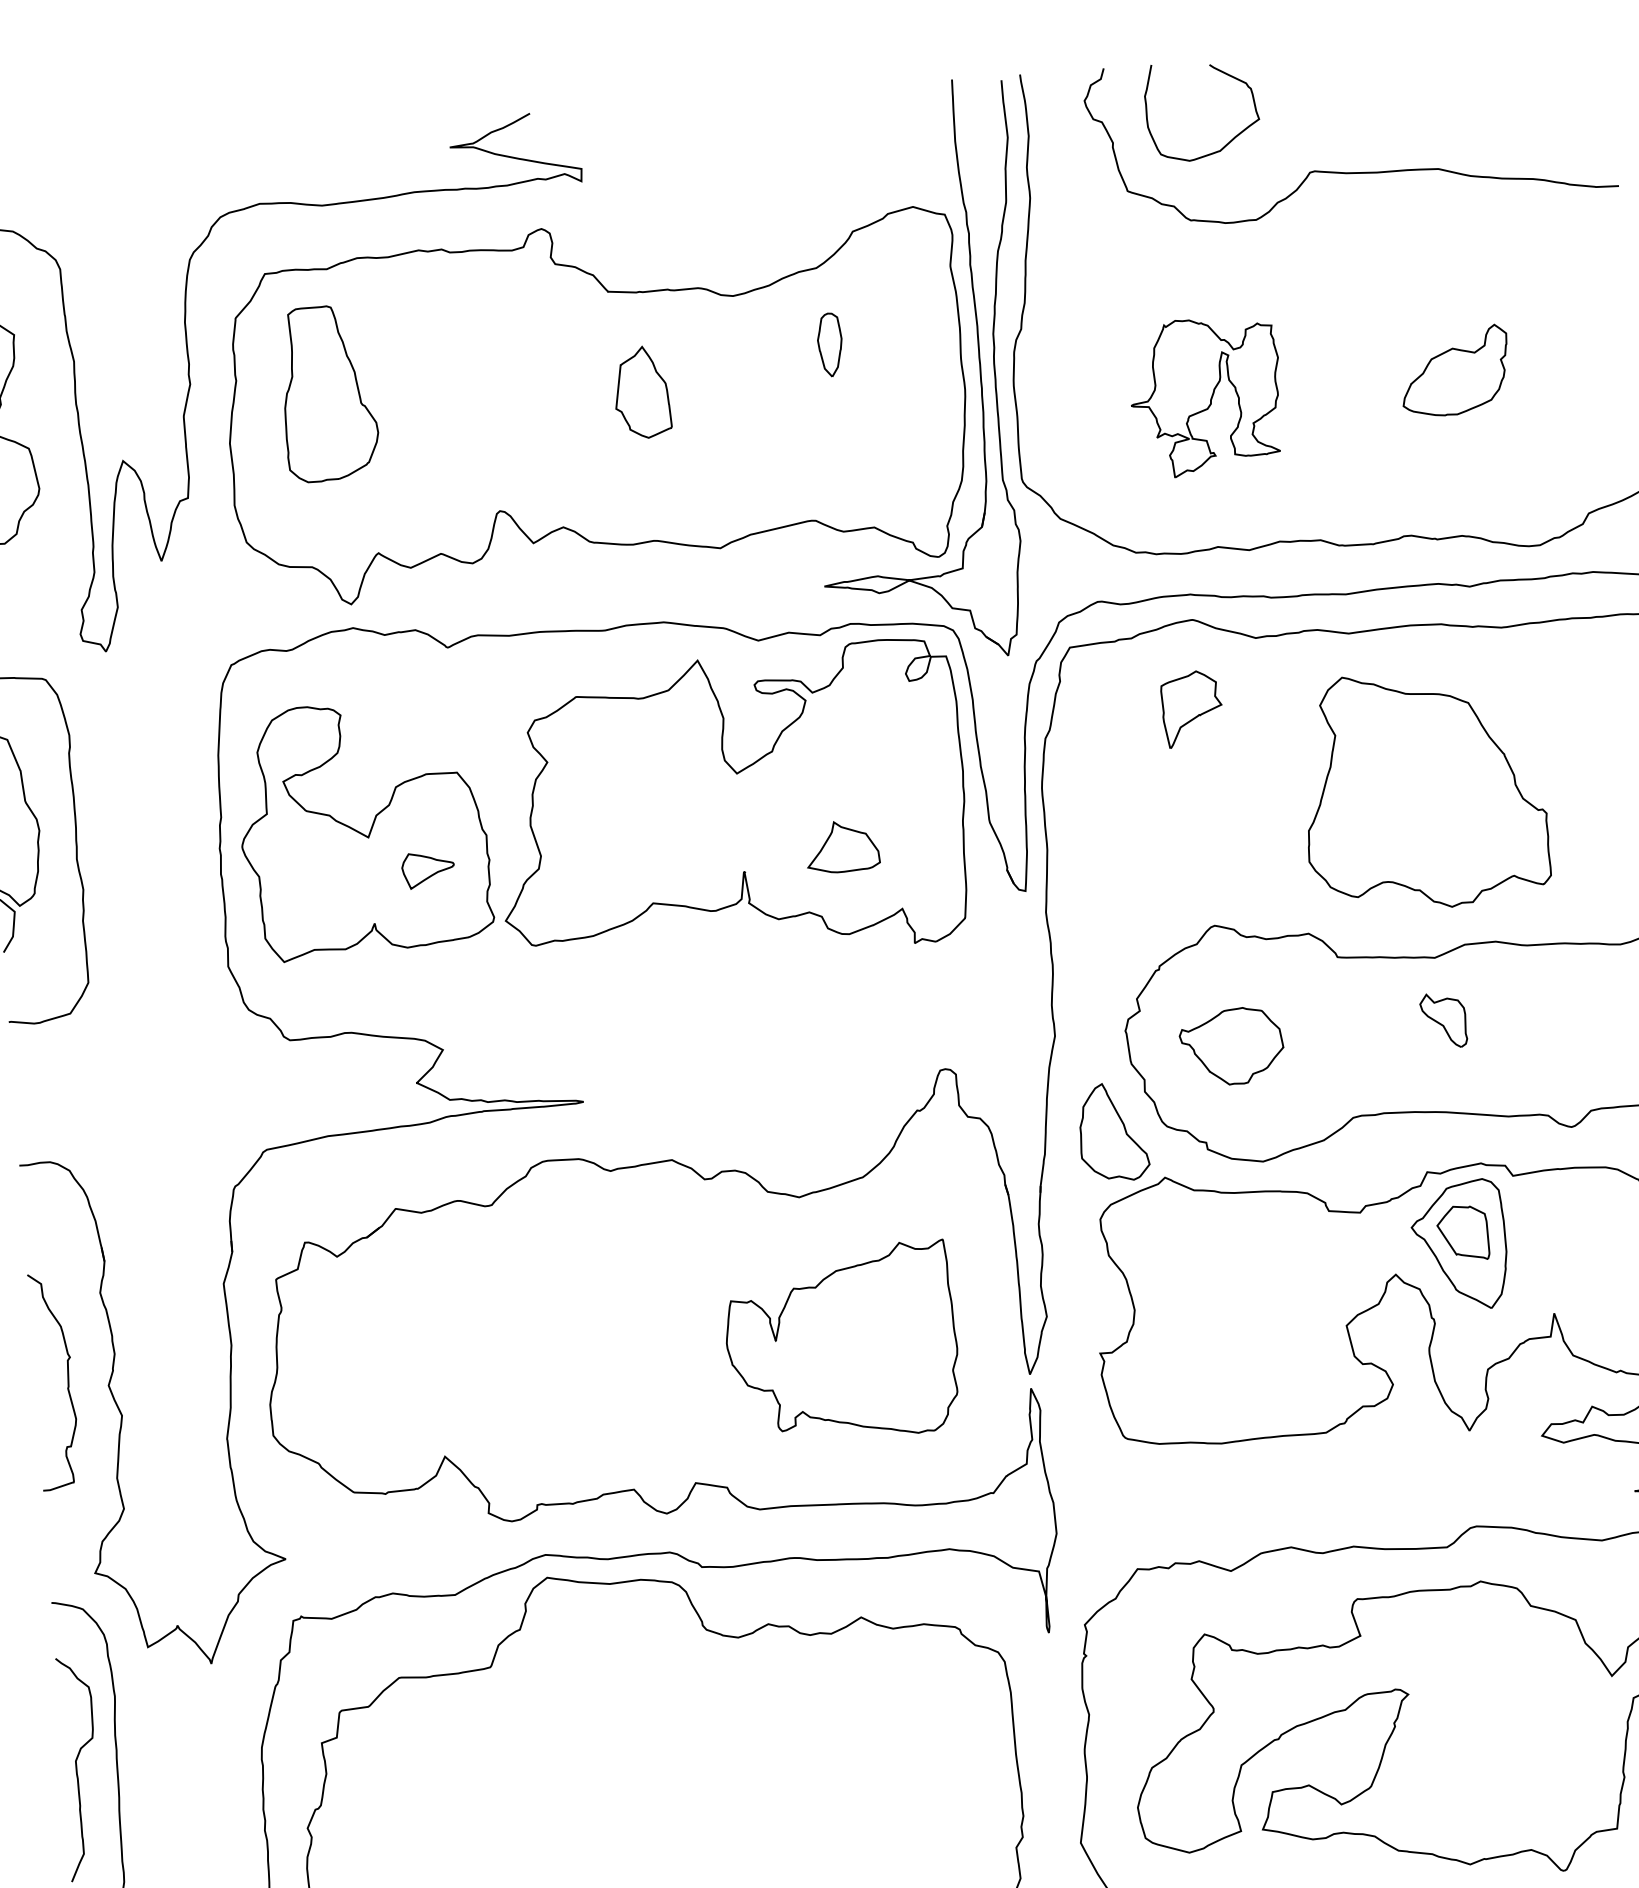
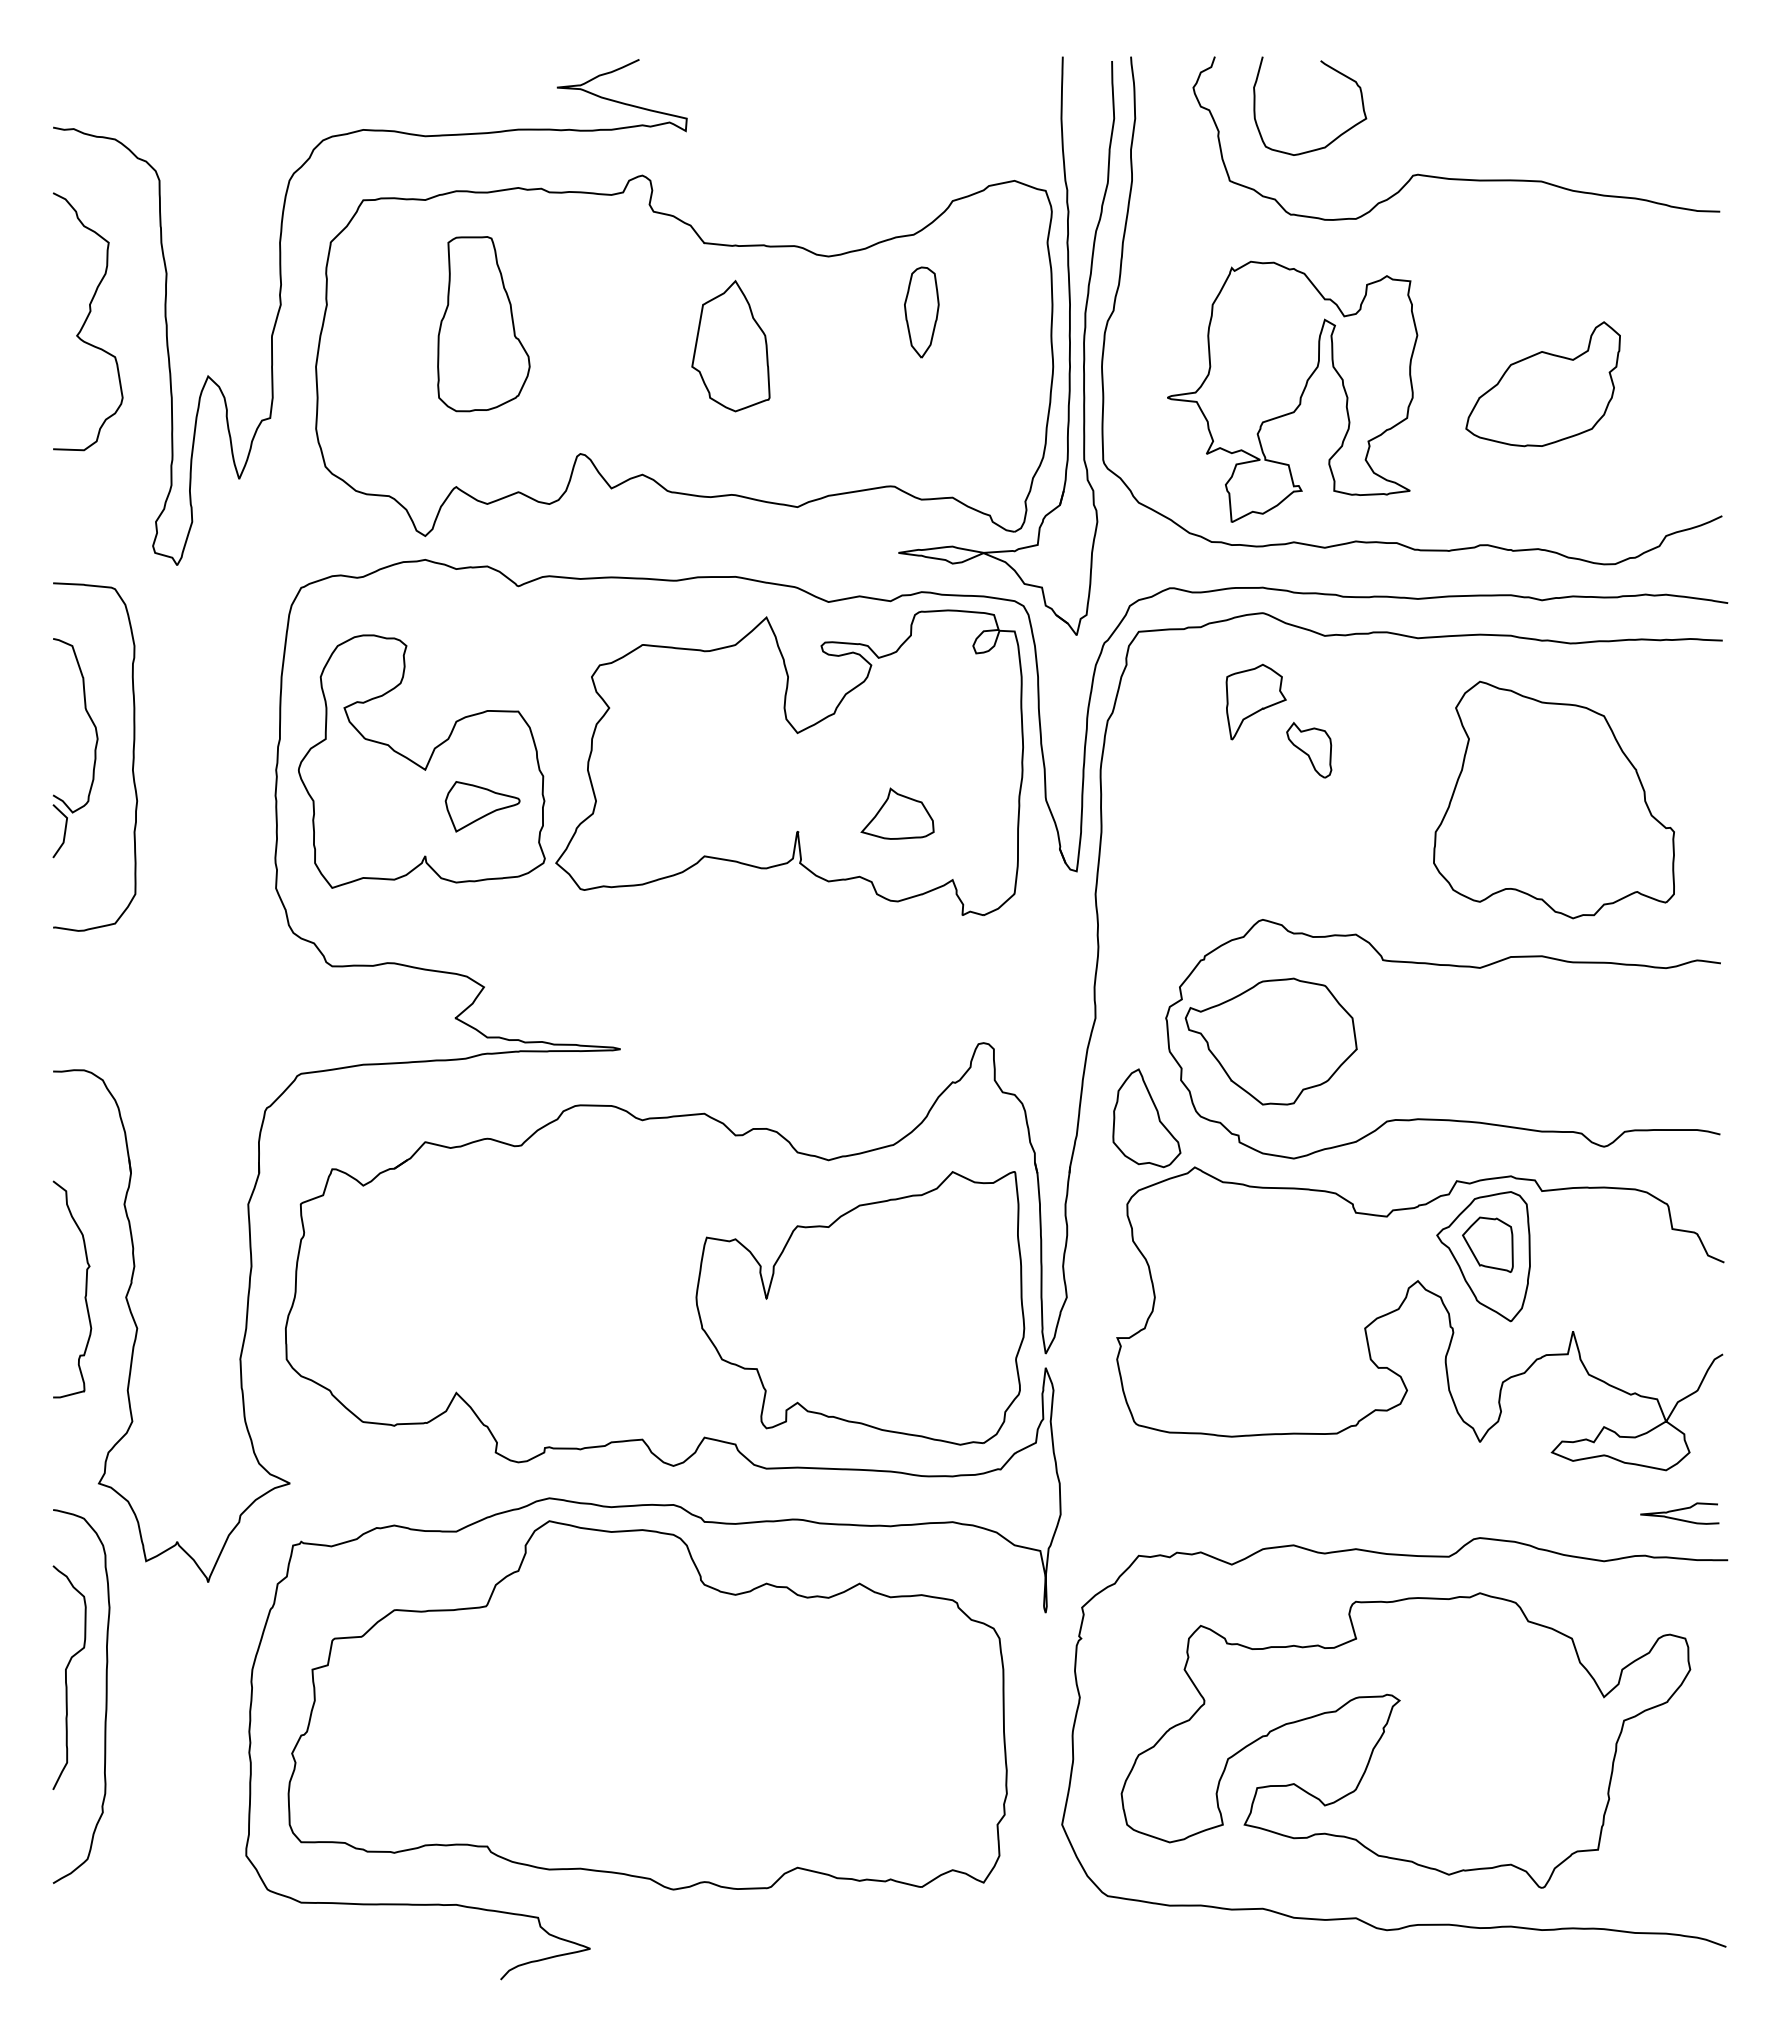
part: (829, 345) -> (921, 312), size x1.43
part: (1454, 371) -> (1542, 384), size x1.43
part: (641, 391) -> (730, 345), size x1.43
part: (329, 393) -> (483, 324), moved
part: (1205, 396) -> (1292, 391), size x1.67
part: (1423, 789) -> (1553, 799), moved
part: (428, 869) -> (482, 806), size x1.43
part: (1443, 1019) -> (1309, 749), moved
part: (1231, 1046) -> (1270, 1041), size x1.67
part: (841, 1342) -> (860, 1308), size x1.43

